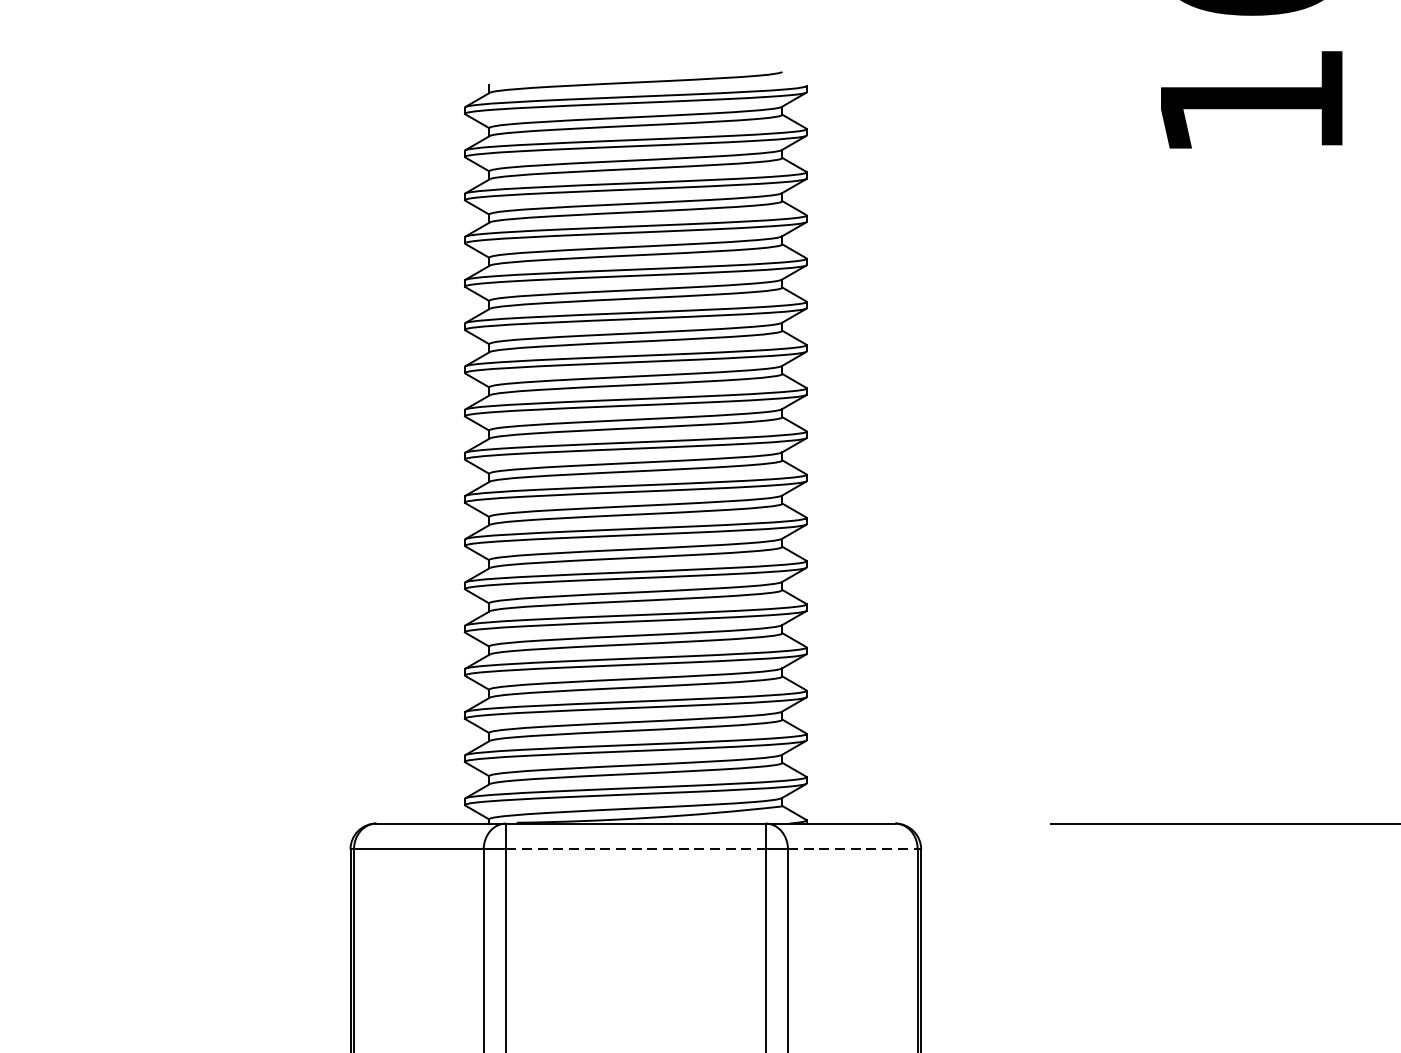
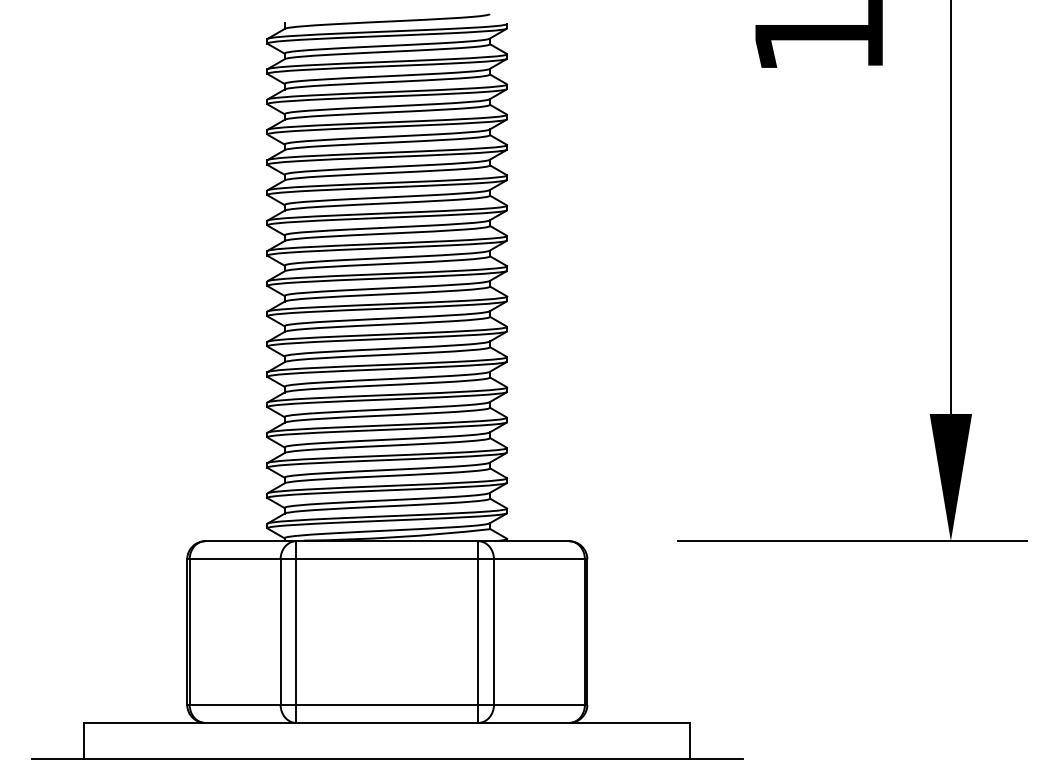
line: (636, 849) -> (387, 559), dashed -> solid
line: (852, 849) -> (539, 559), dashed -> solid

